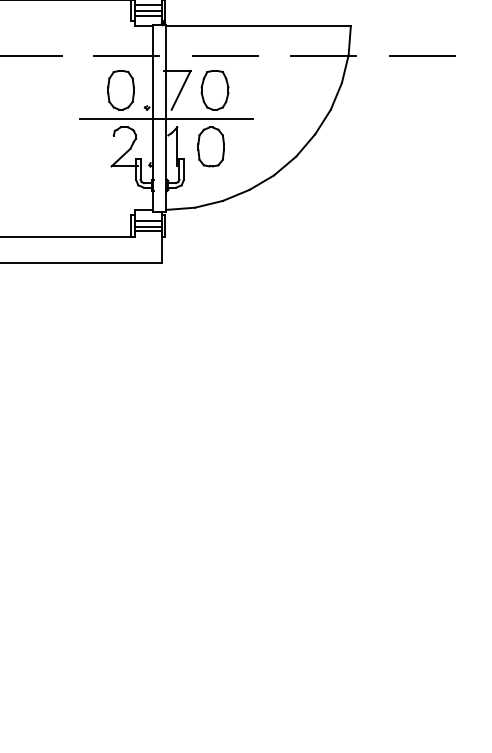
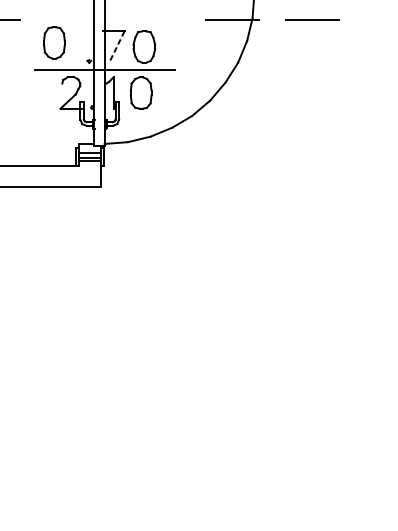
line: (126, 56) -> (72, 19), removed
line: (225, 56) -> (152, 19), removed
part: (120, 90) -> (53, 43), moved
line: (181, 90) -> (117, 47), solid -> dashed

